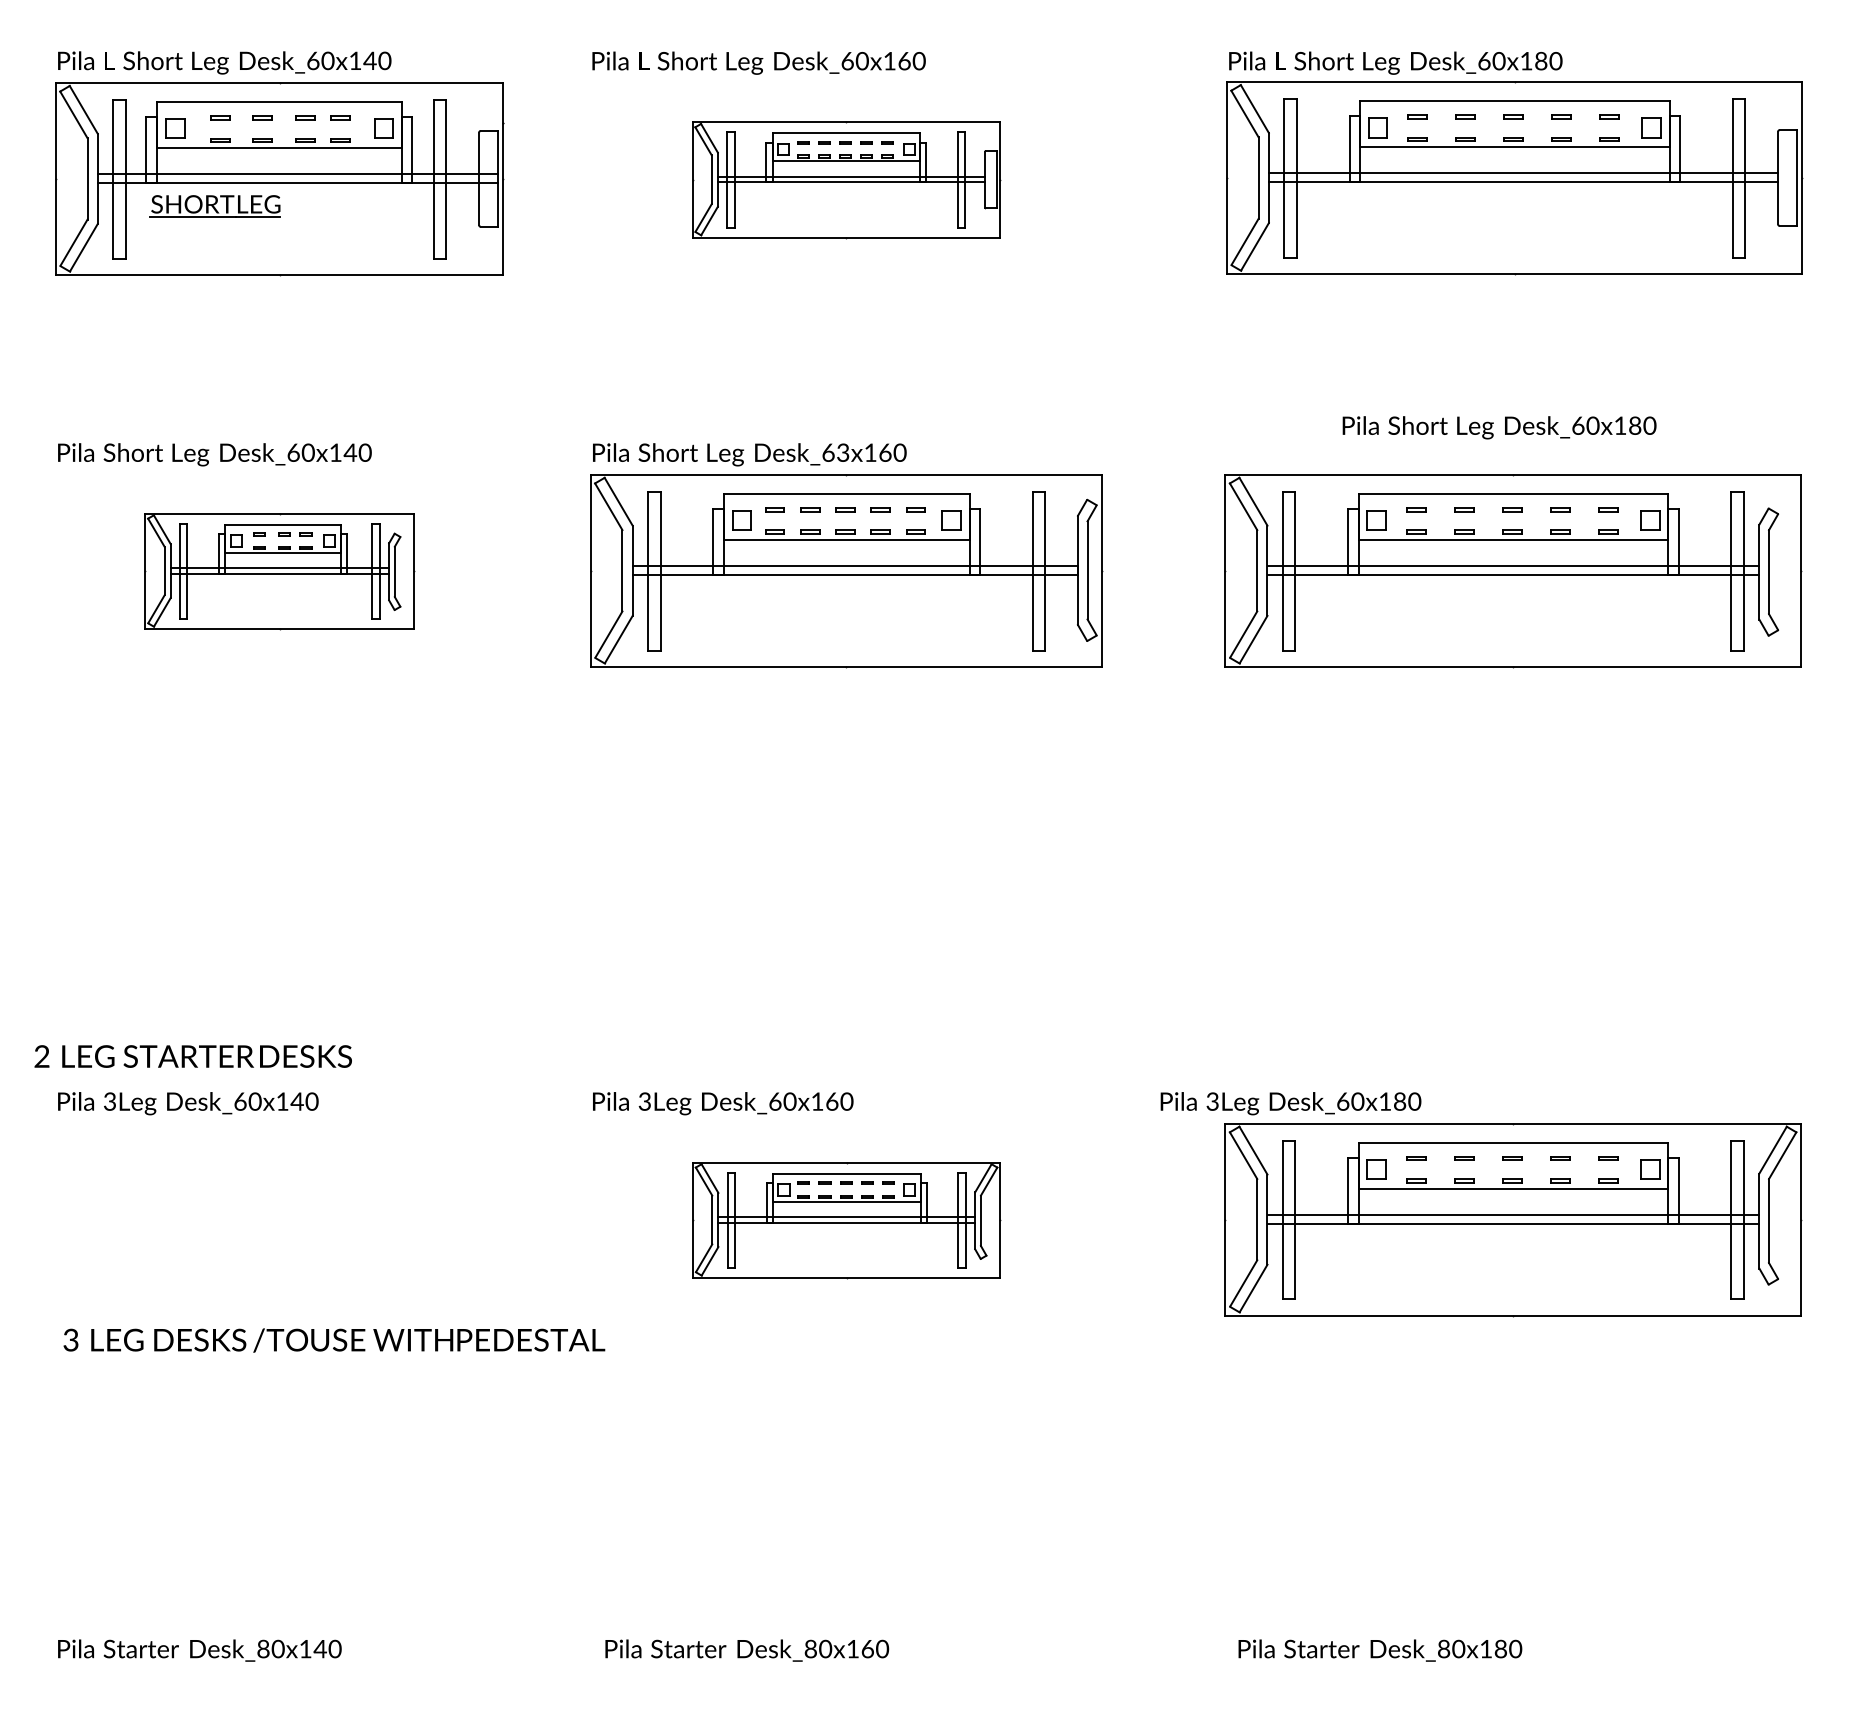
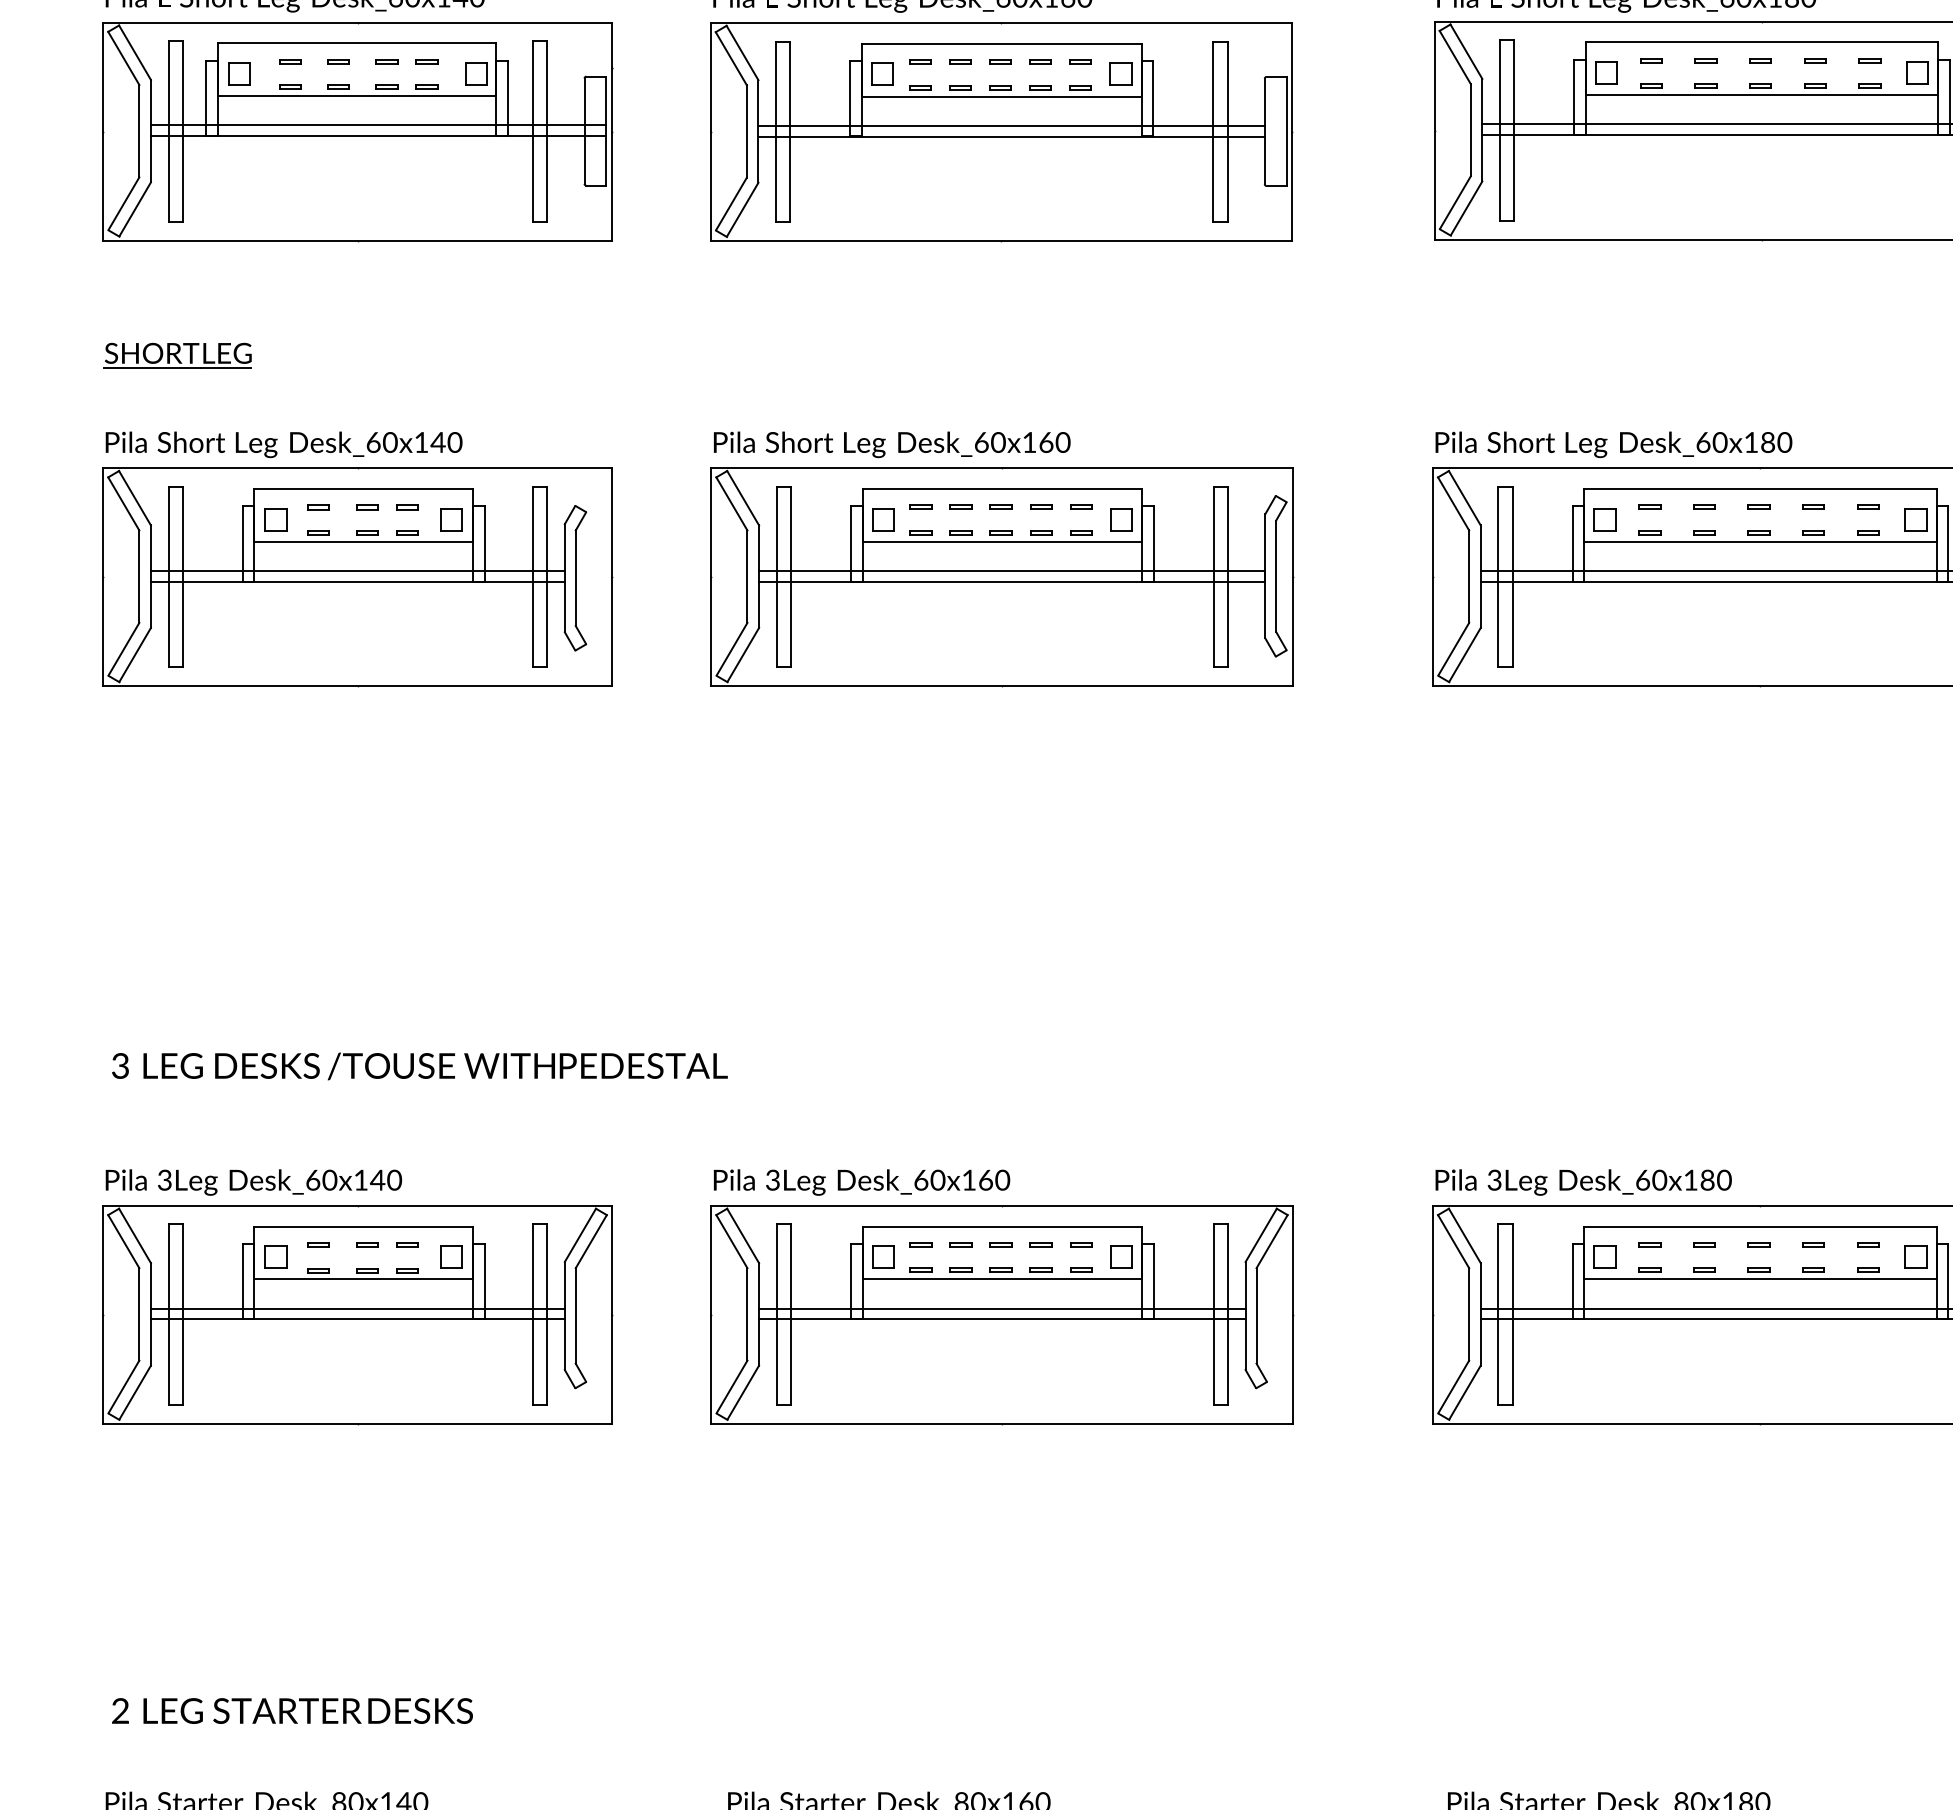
part: (846, 180) -> (1002, 132), size x1.67
part: (214, 206) -> (176, 355), moved
text: (1499, 427) -> (1613, 444), moved
text: (842, 452) -> (997, 442), Desk_63x160 -> Desk_60x160
part: (279, 571) -> (357, 577), size x1.67
text: (192, 1056) -> (291, 1710), moved
text: (1290, 1103) -> (1583, 1182), moved
part: (279, 1220) -> (357, 1315), added
part: (846, 1220) -> (1002, 1315), size x1.67
text: (334, 1340) -> (420, 1066), moved

